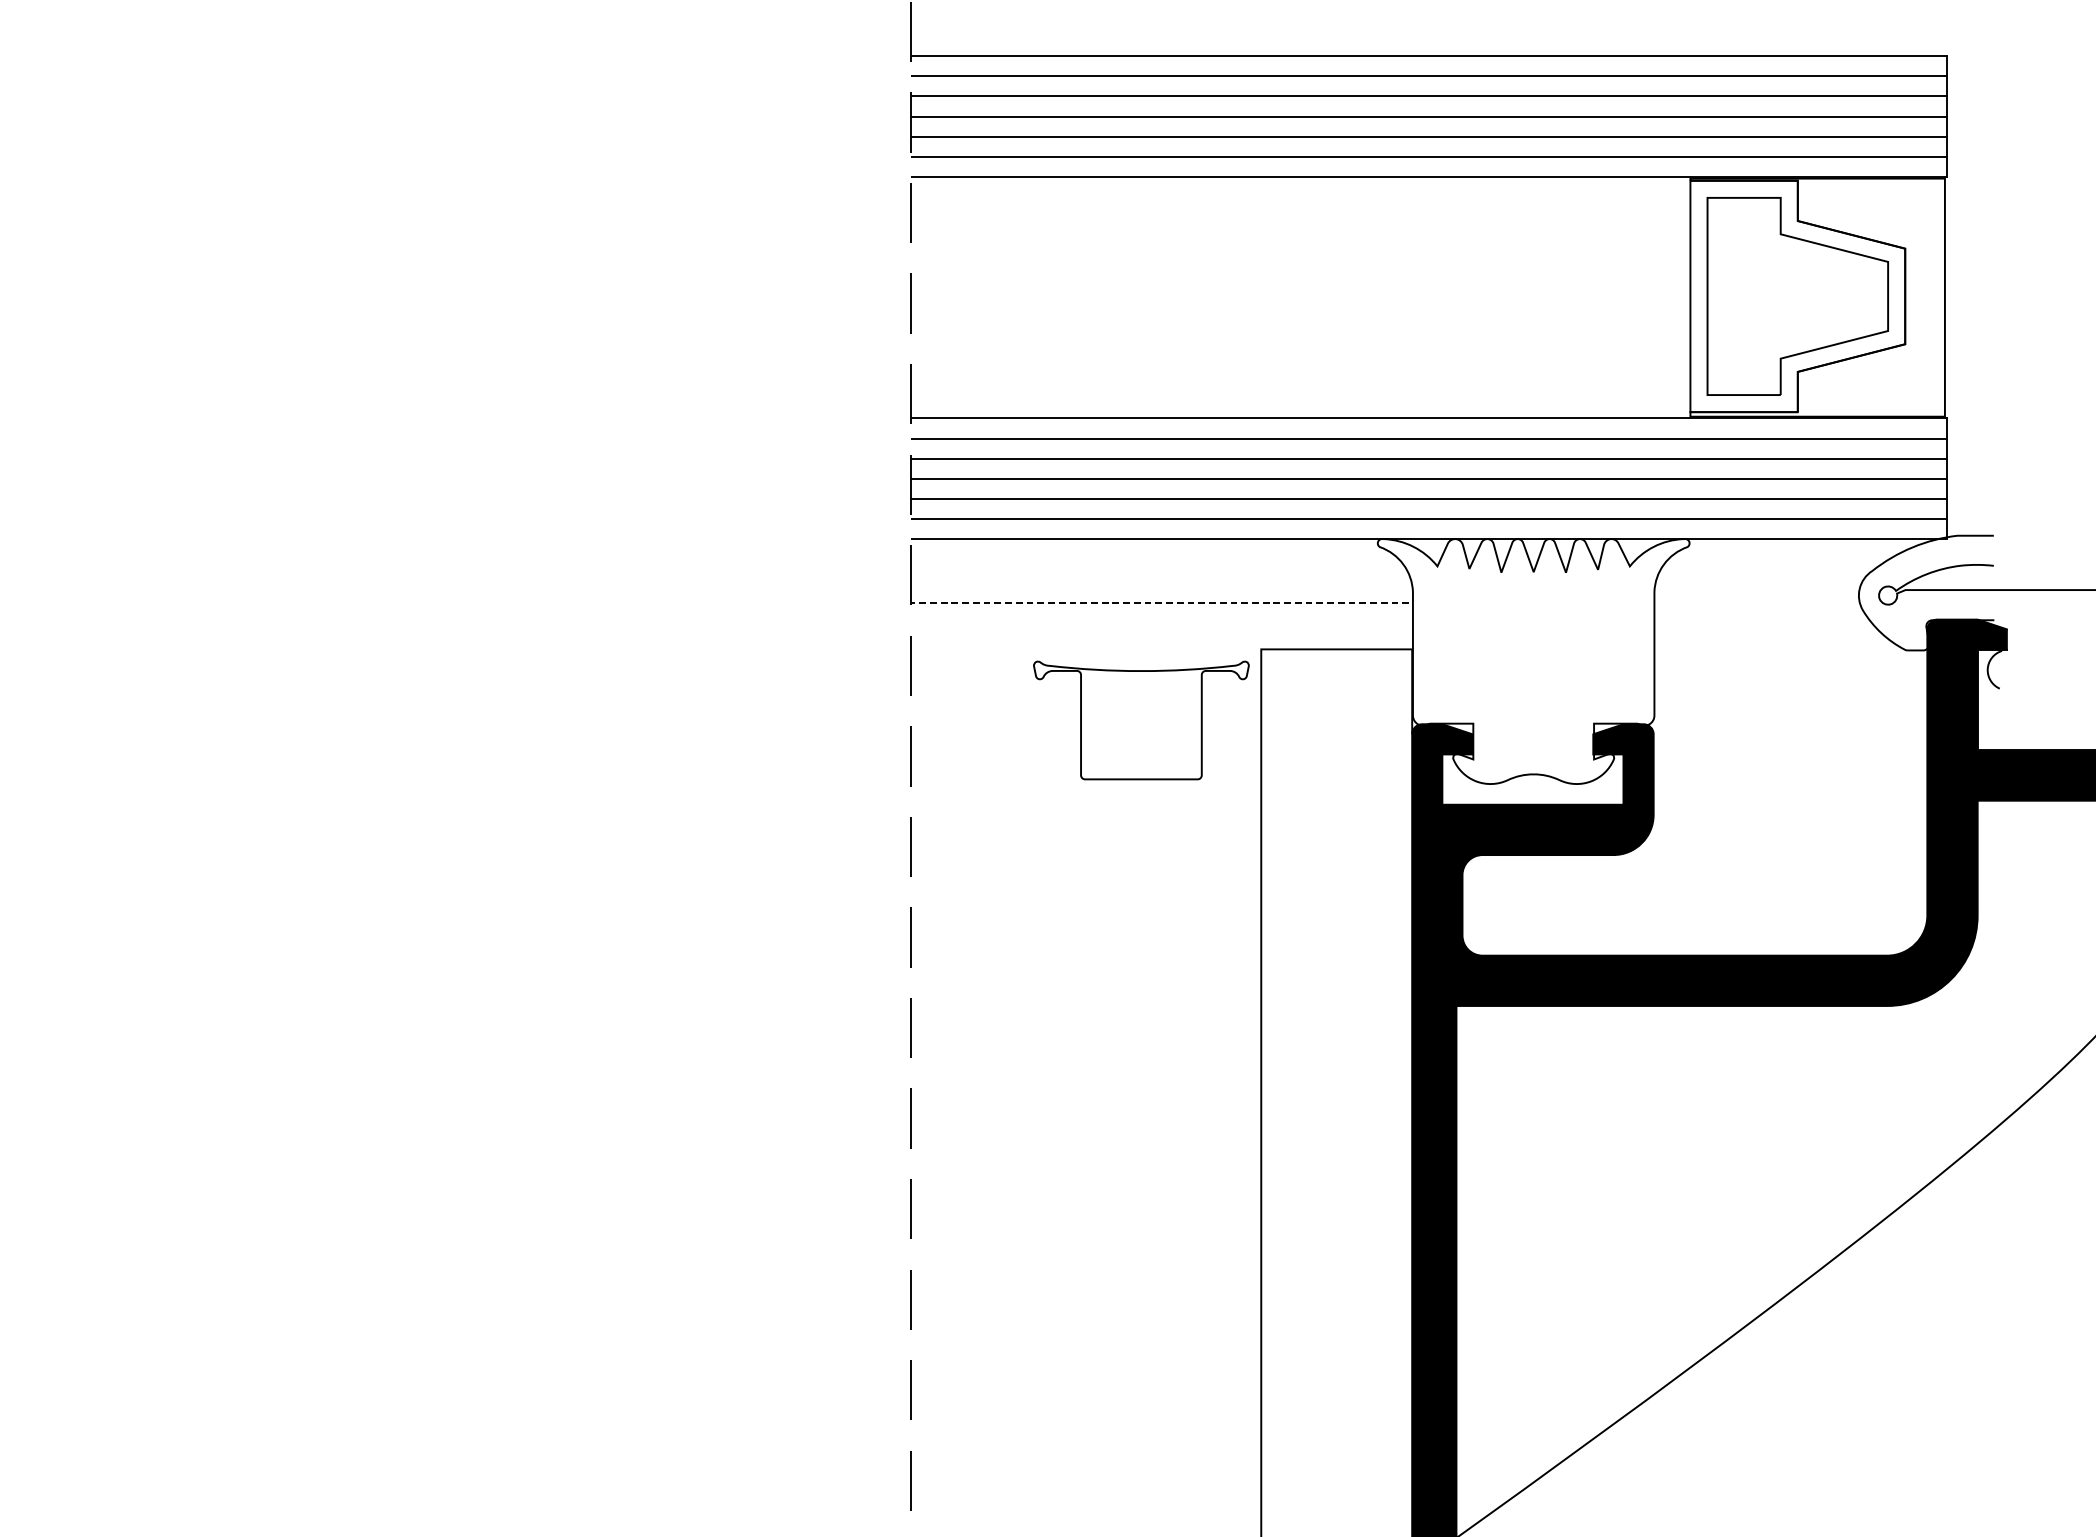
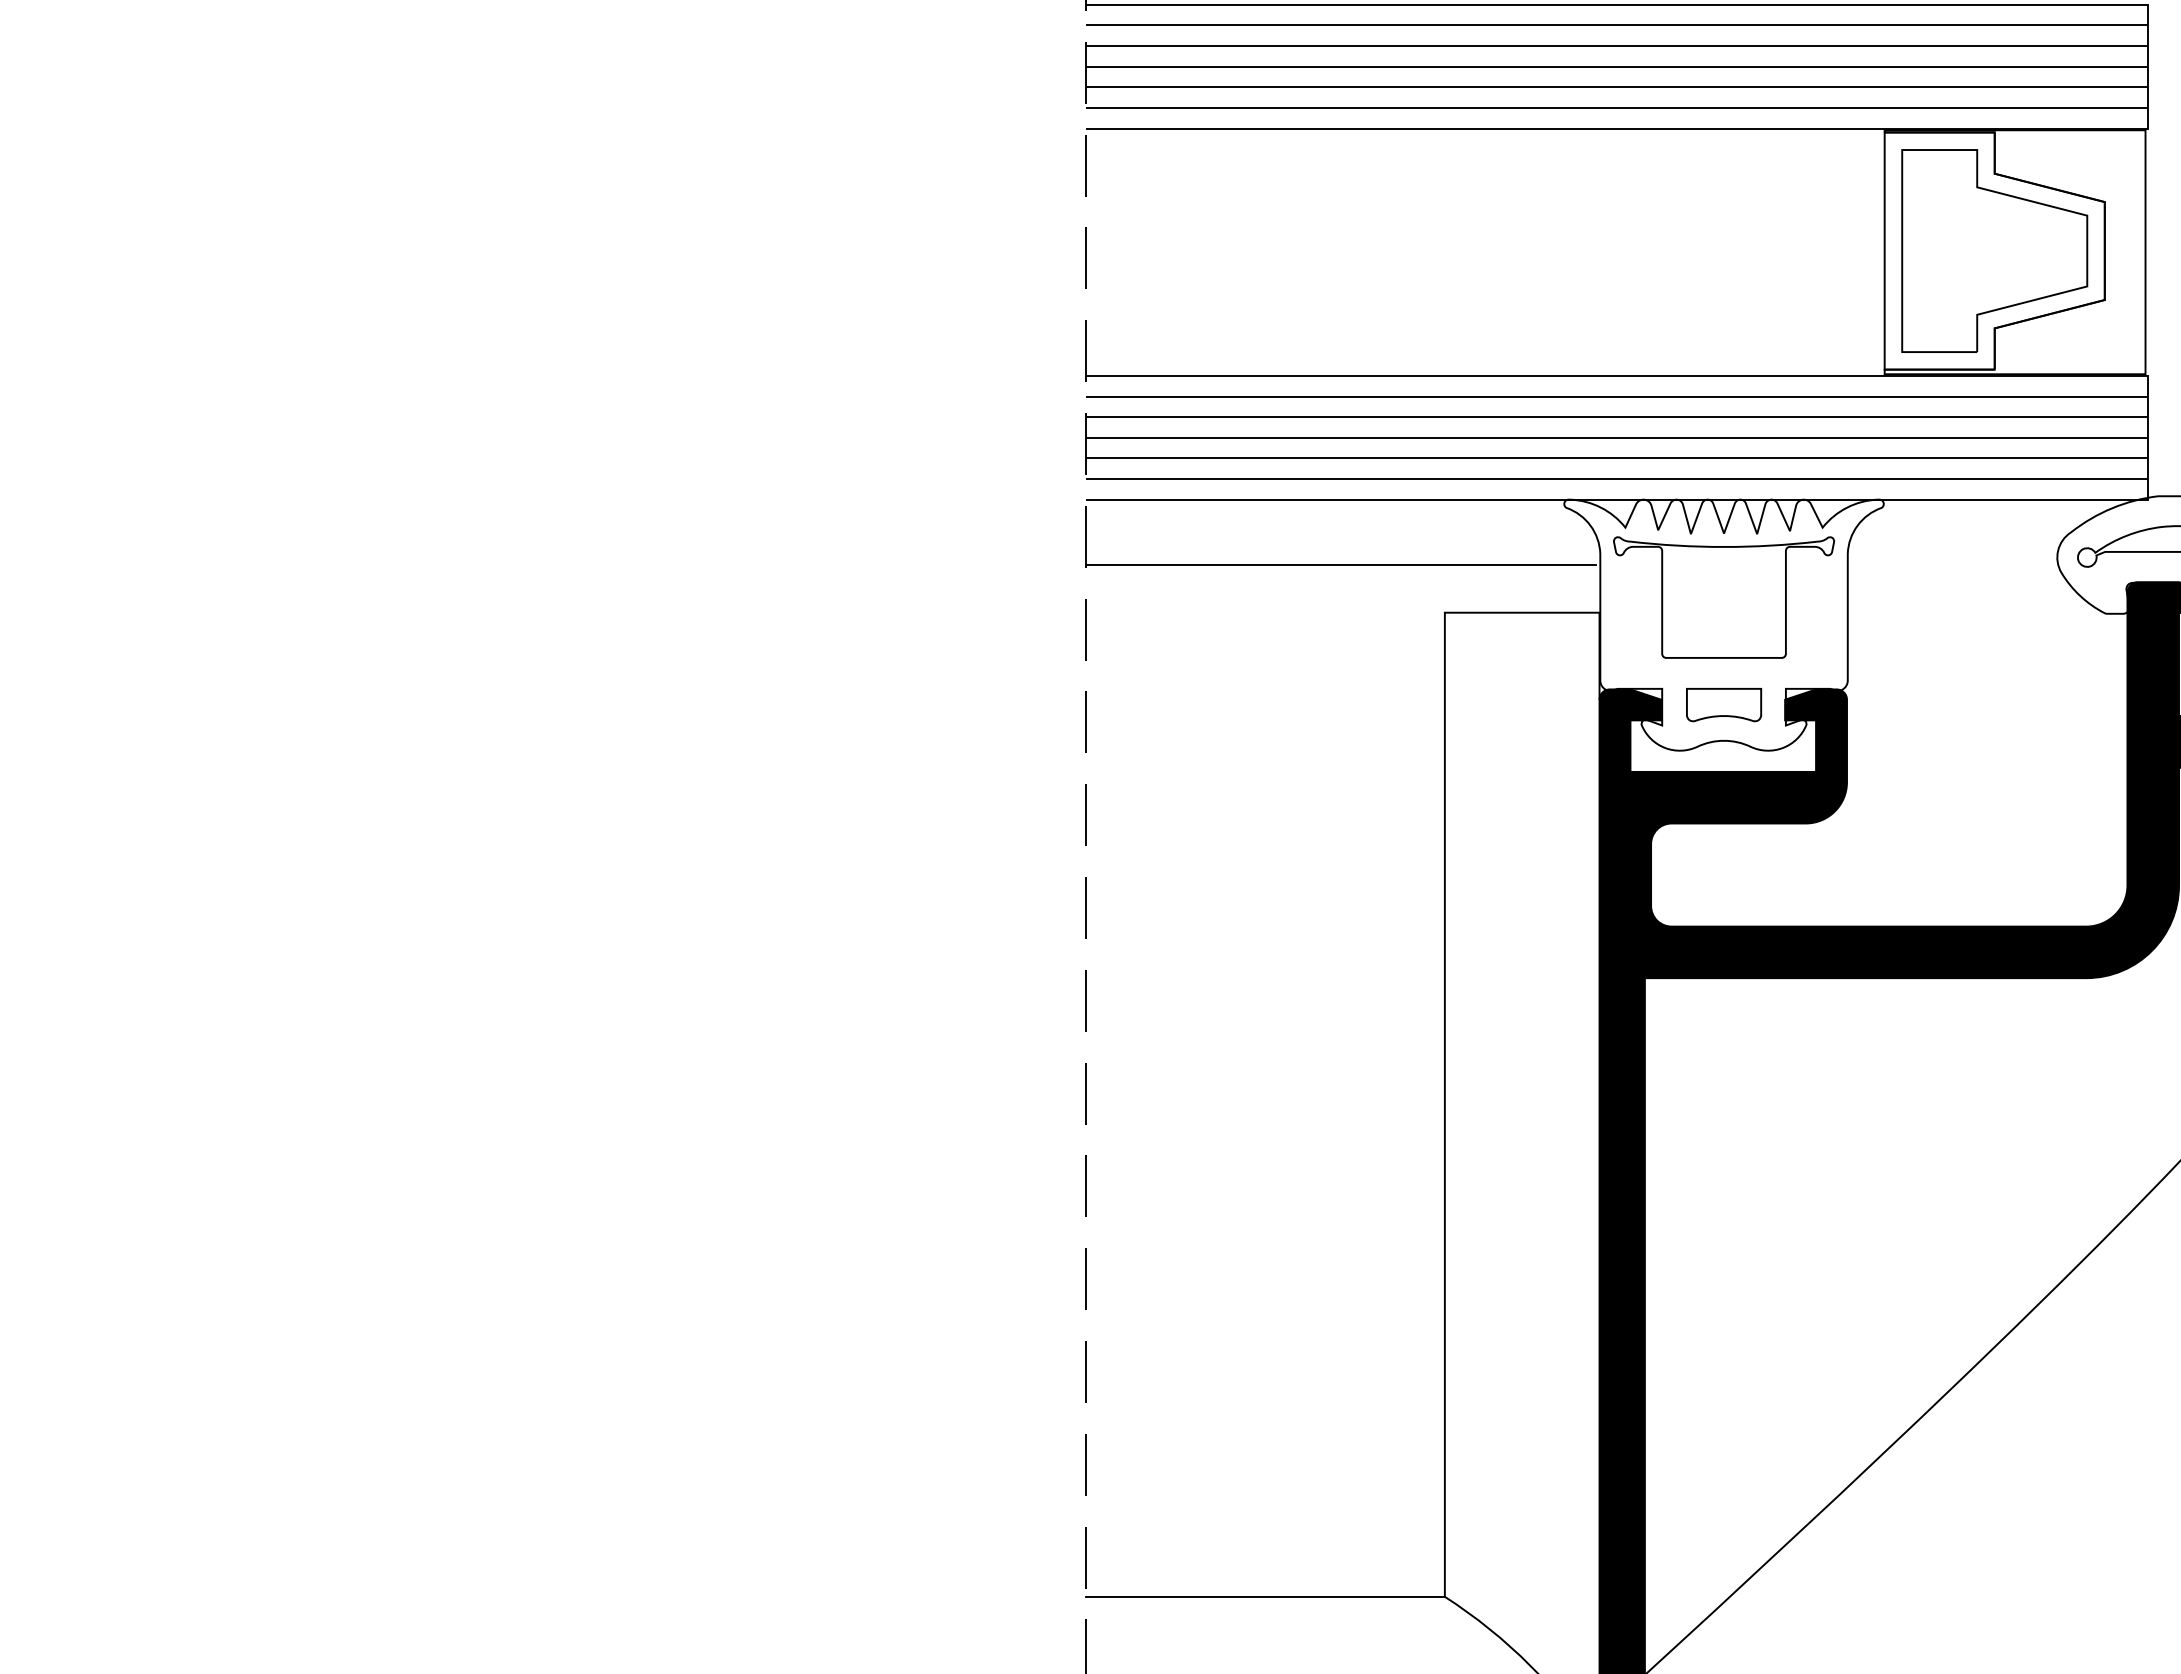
line: (1159, 603) -> (1340, 565), dashed -> solid
part: (1140, 720) -> (1723, 597), moved
part: (1534, 739) -> (1724, 705), added

